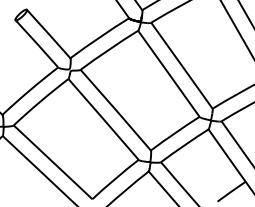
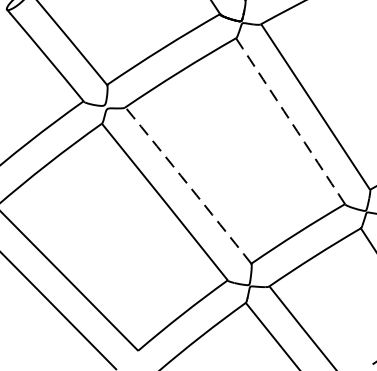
arc: (168, 73) -> (289, 120), solid -> dashed
arc: (115, 110) -> (187, 186), solid -> dashed

